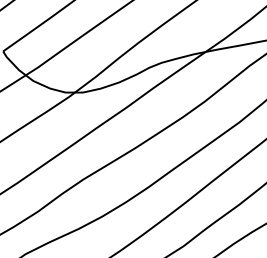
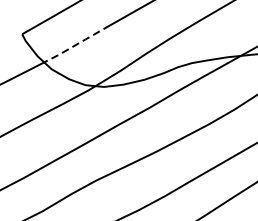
line: (54, 55) -> (77, 43), solid -> dashed

